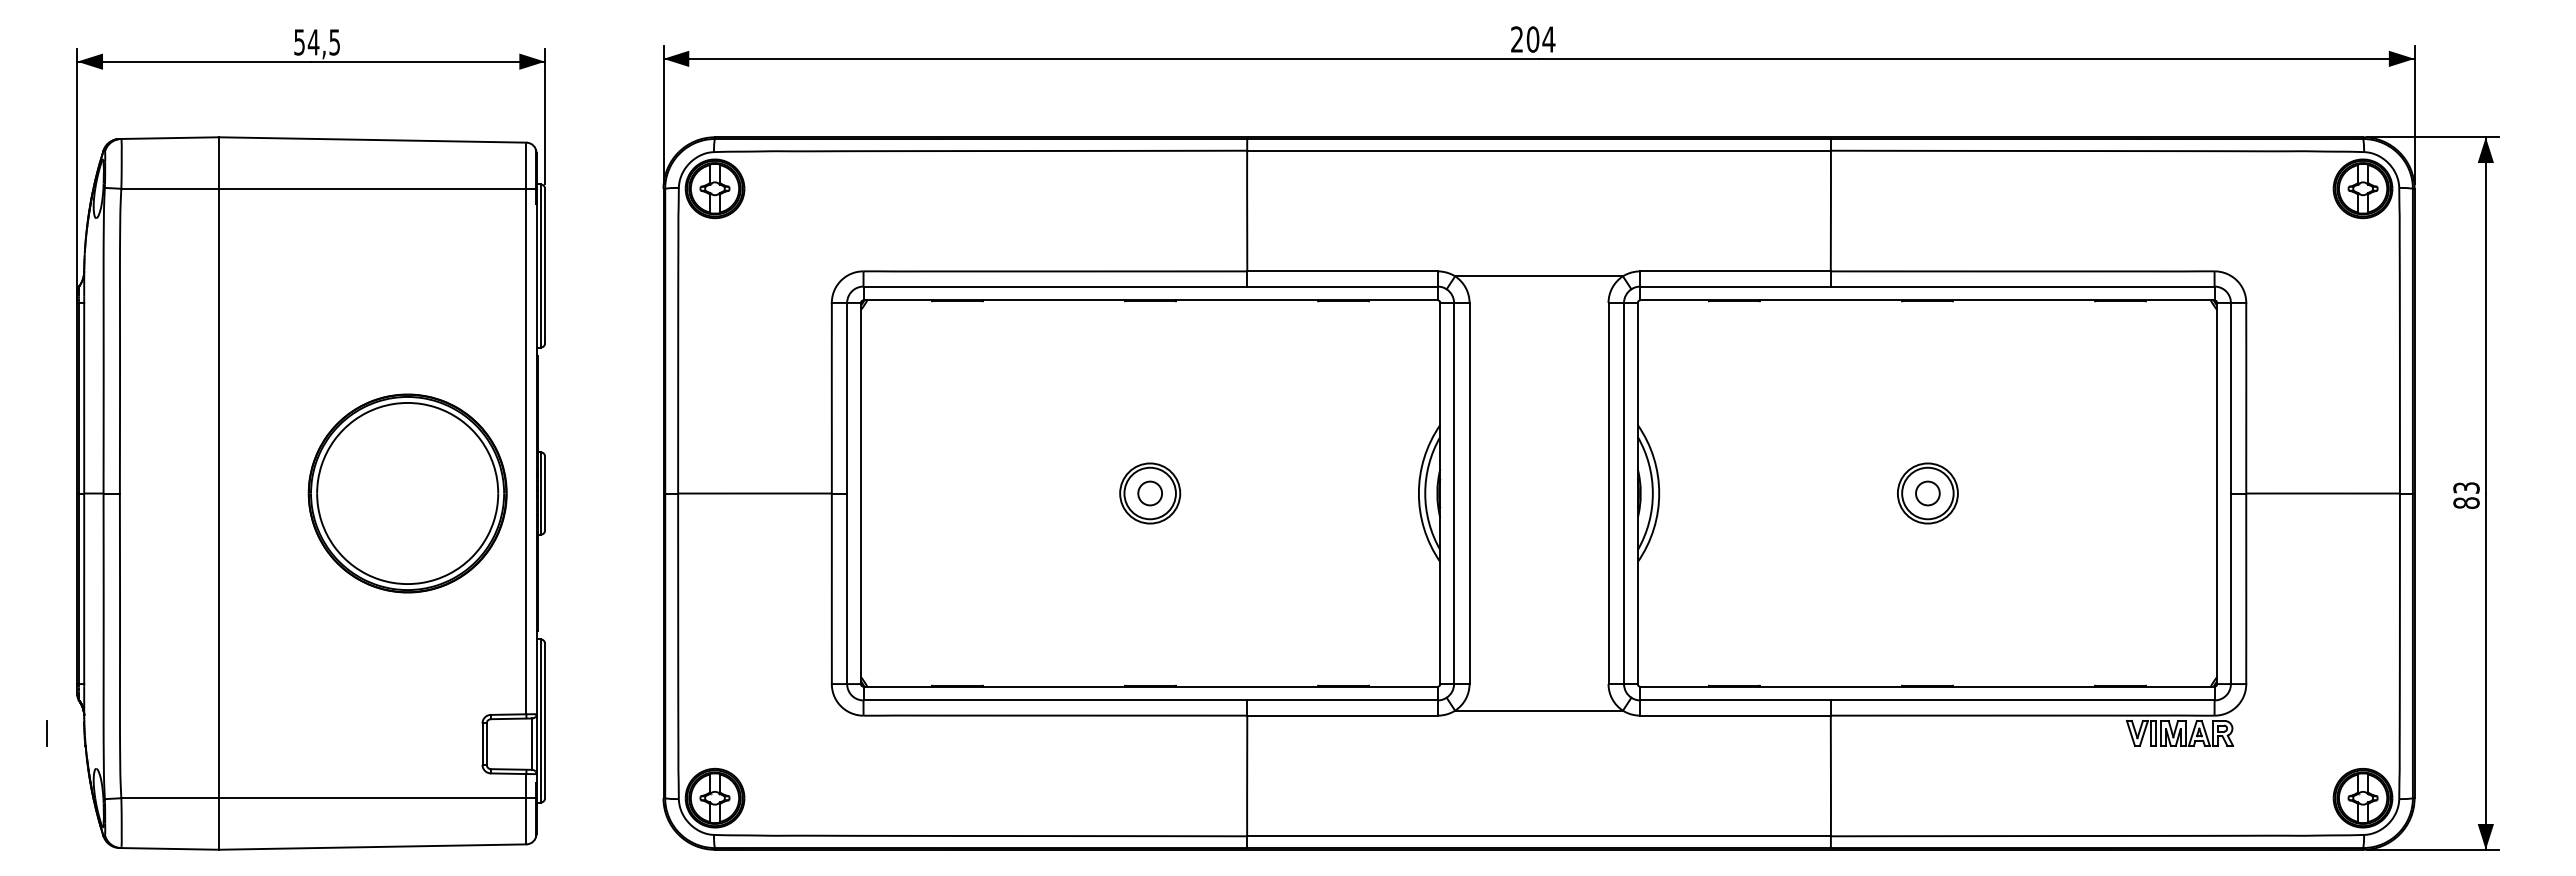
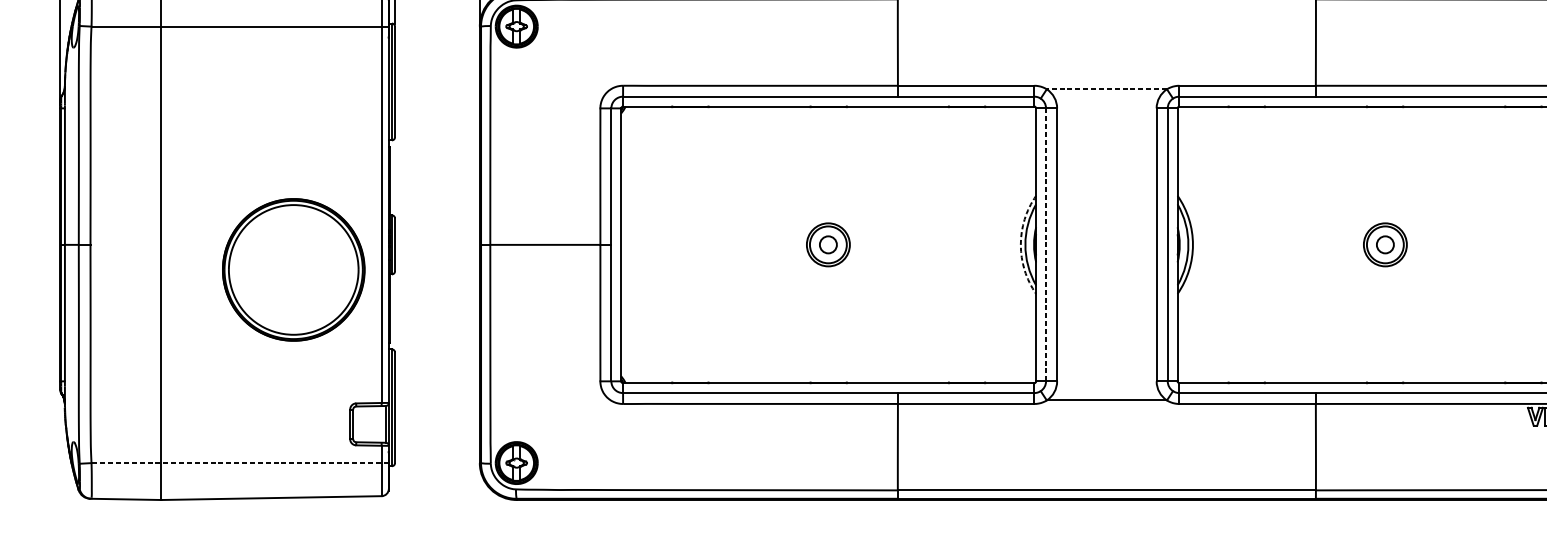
line: (1539, 276) -> (1107, 89), solid -> dashed
part: (407, 493) -> (293, 269), moved
arc: (1418, 493) -> (1020, 244), solid -> dashed
line: (1454, 493) -> (1046, 244), solid -> dashed
line: (47, 732) -> (38, 416), removed
line: (328, 798) -> (239, 463), solid -> dashed

